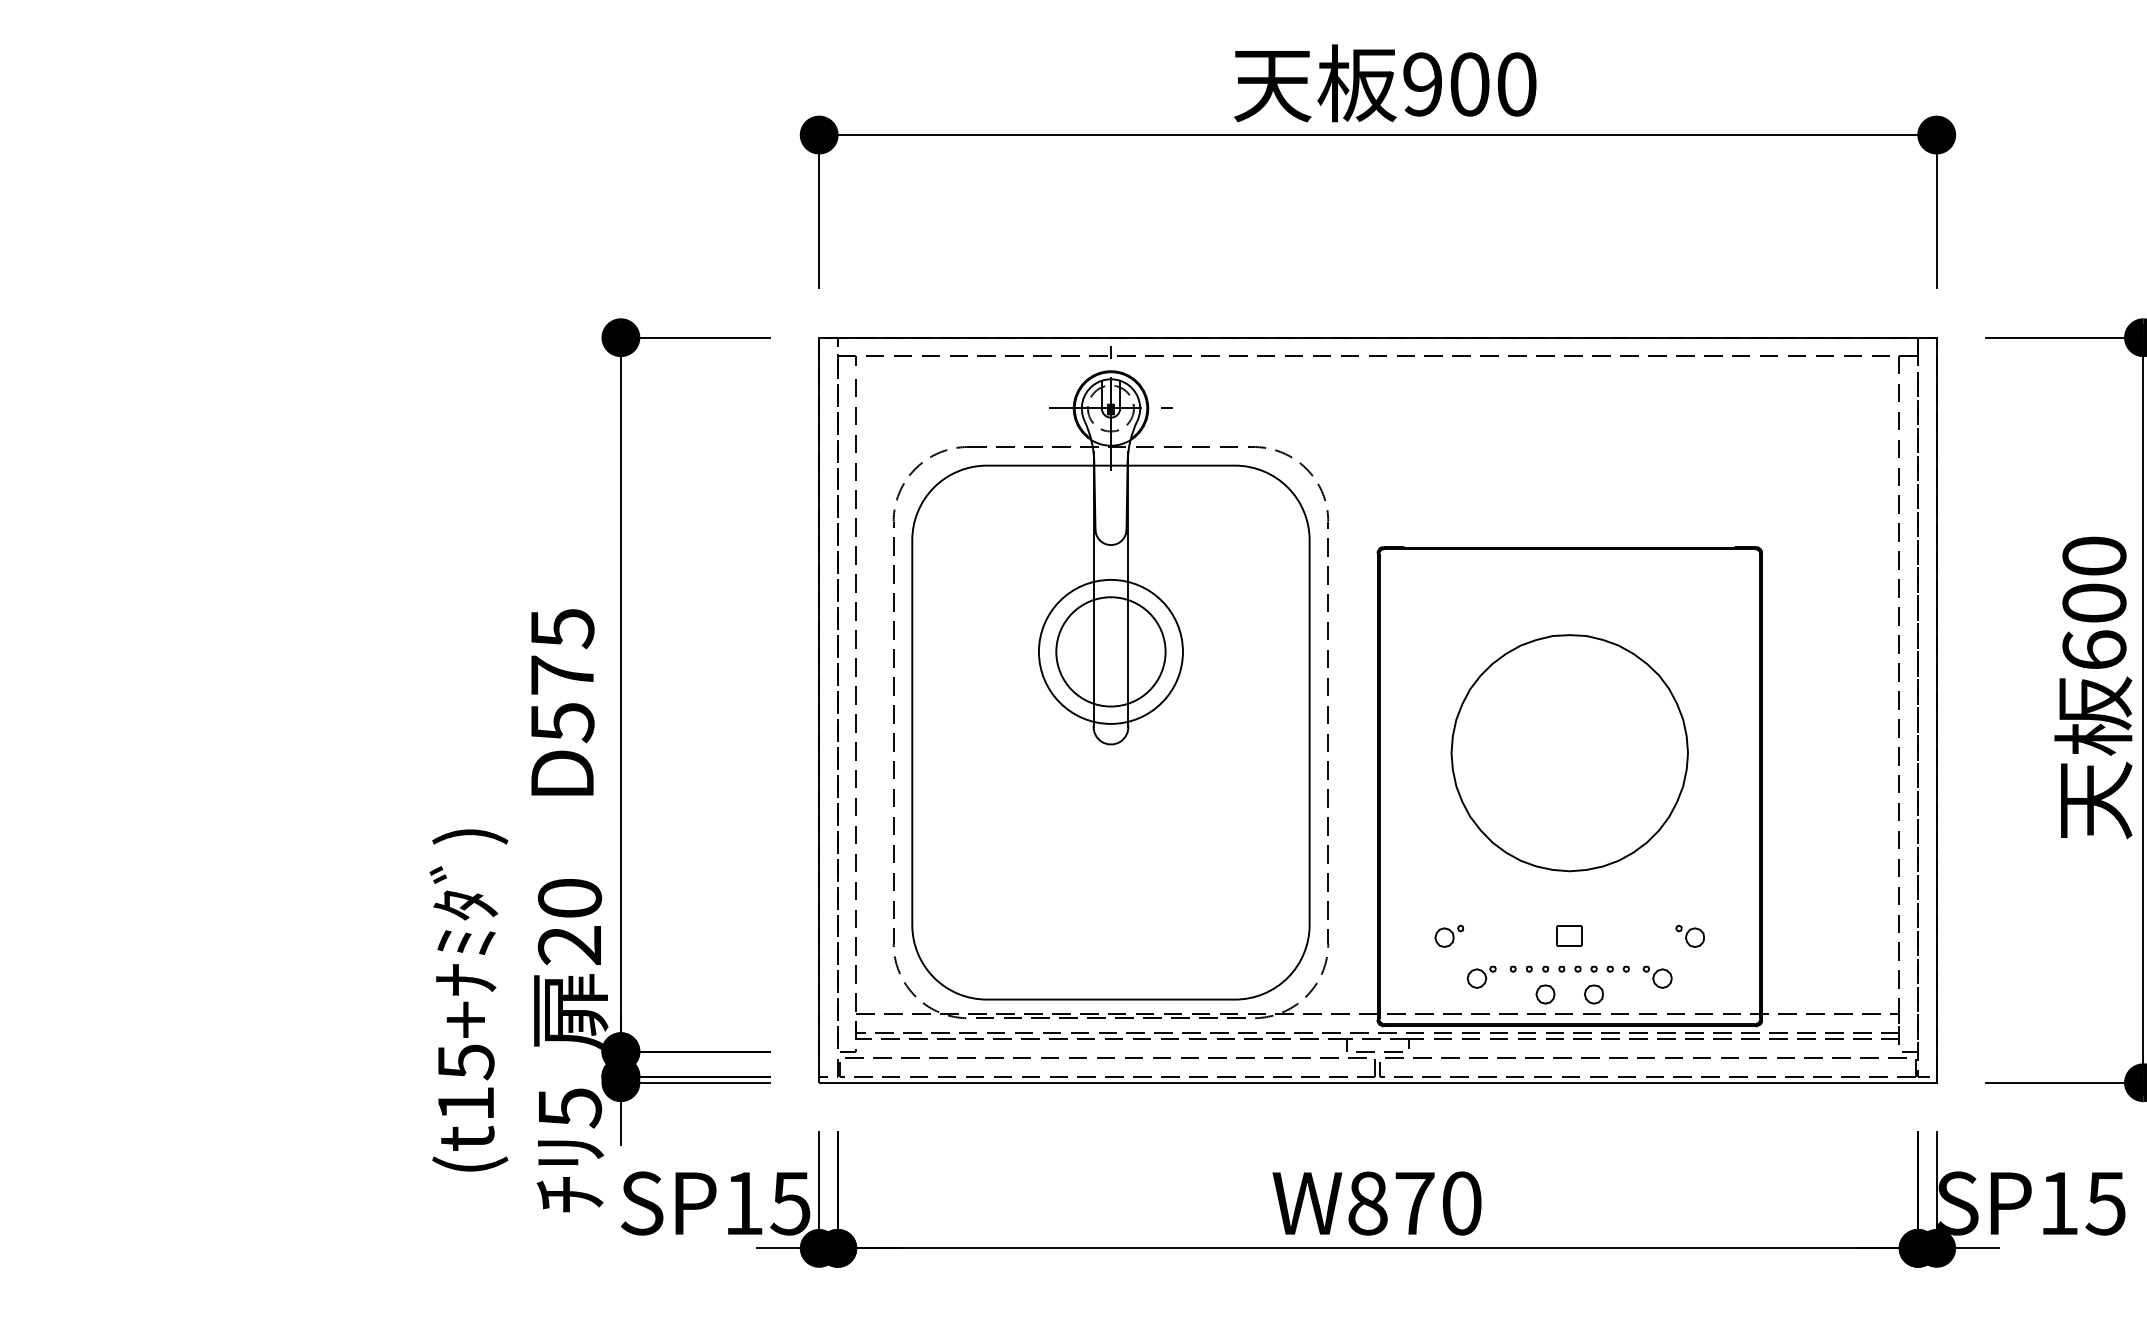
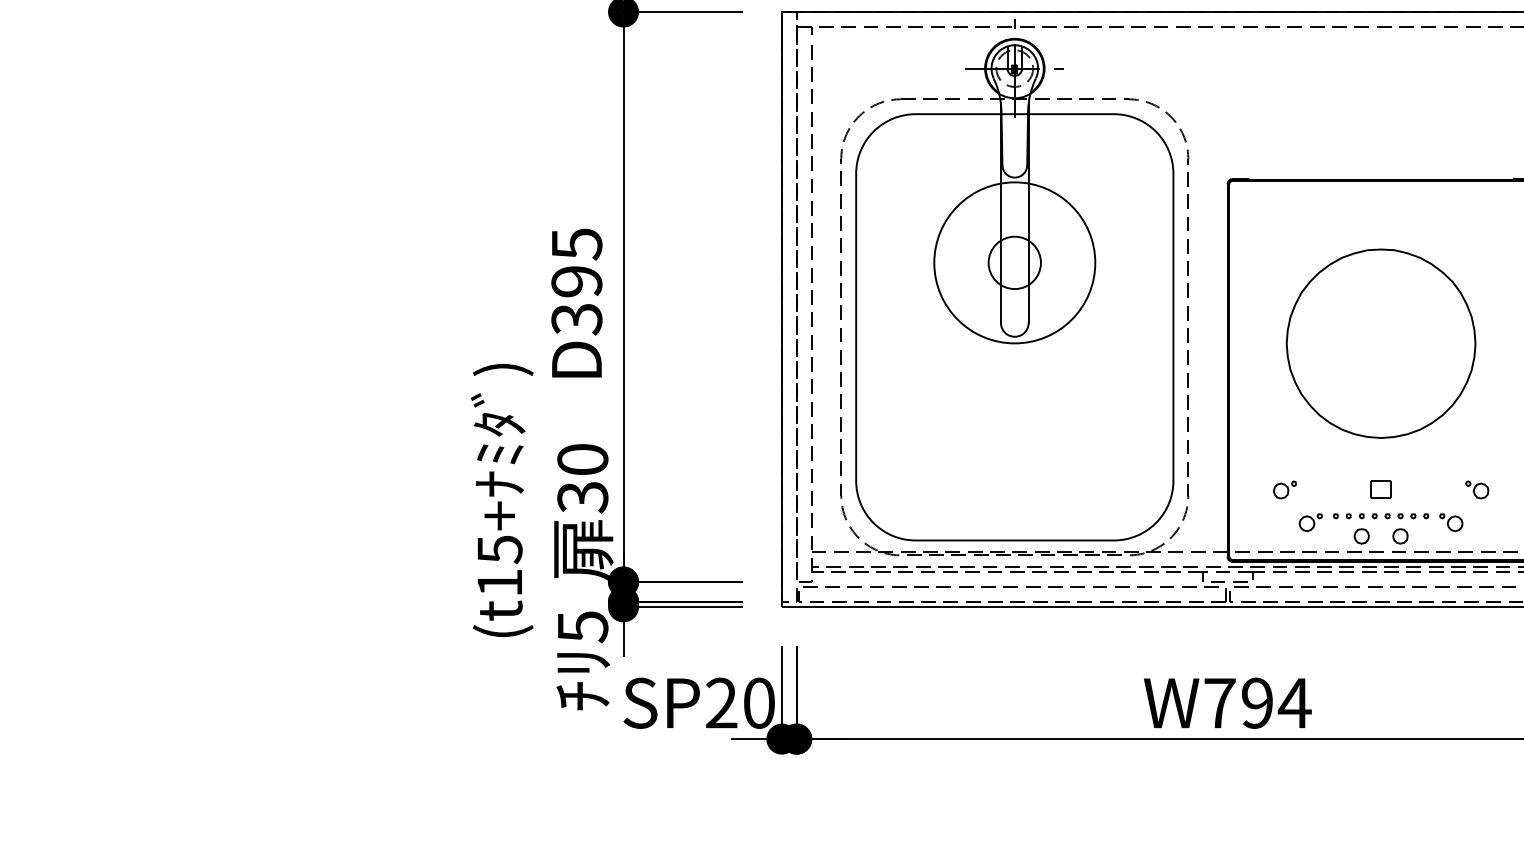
circle: (1110, 651) -> (1014, 262), size x0.6
circle: (1110, 651) -> (1014, 262), size x1.4
text: (562, 699) -> (576, 300), D575 -> D395
text: (570, 946) -> (583, 498), 20 -> 30
text: (468, 1000) -> (501, 500), moved
text: (767, 1203) -> (740, 703), SP15 -> SP20
text: (1415, 1203) -> (1257, 703), W870 -> W794

